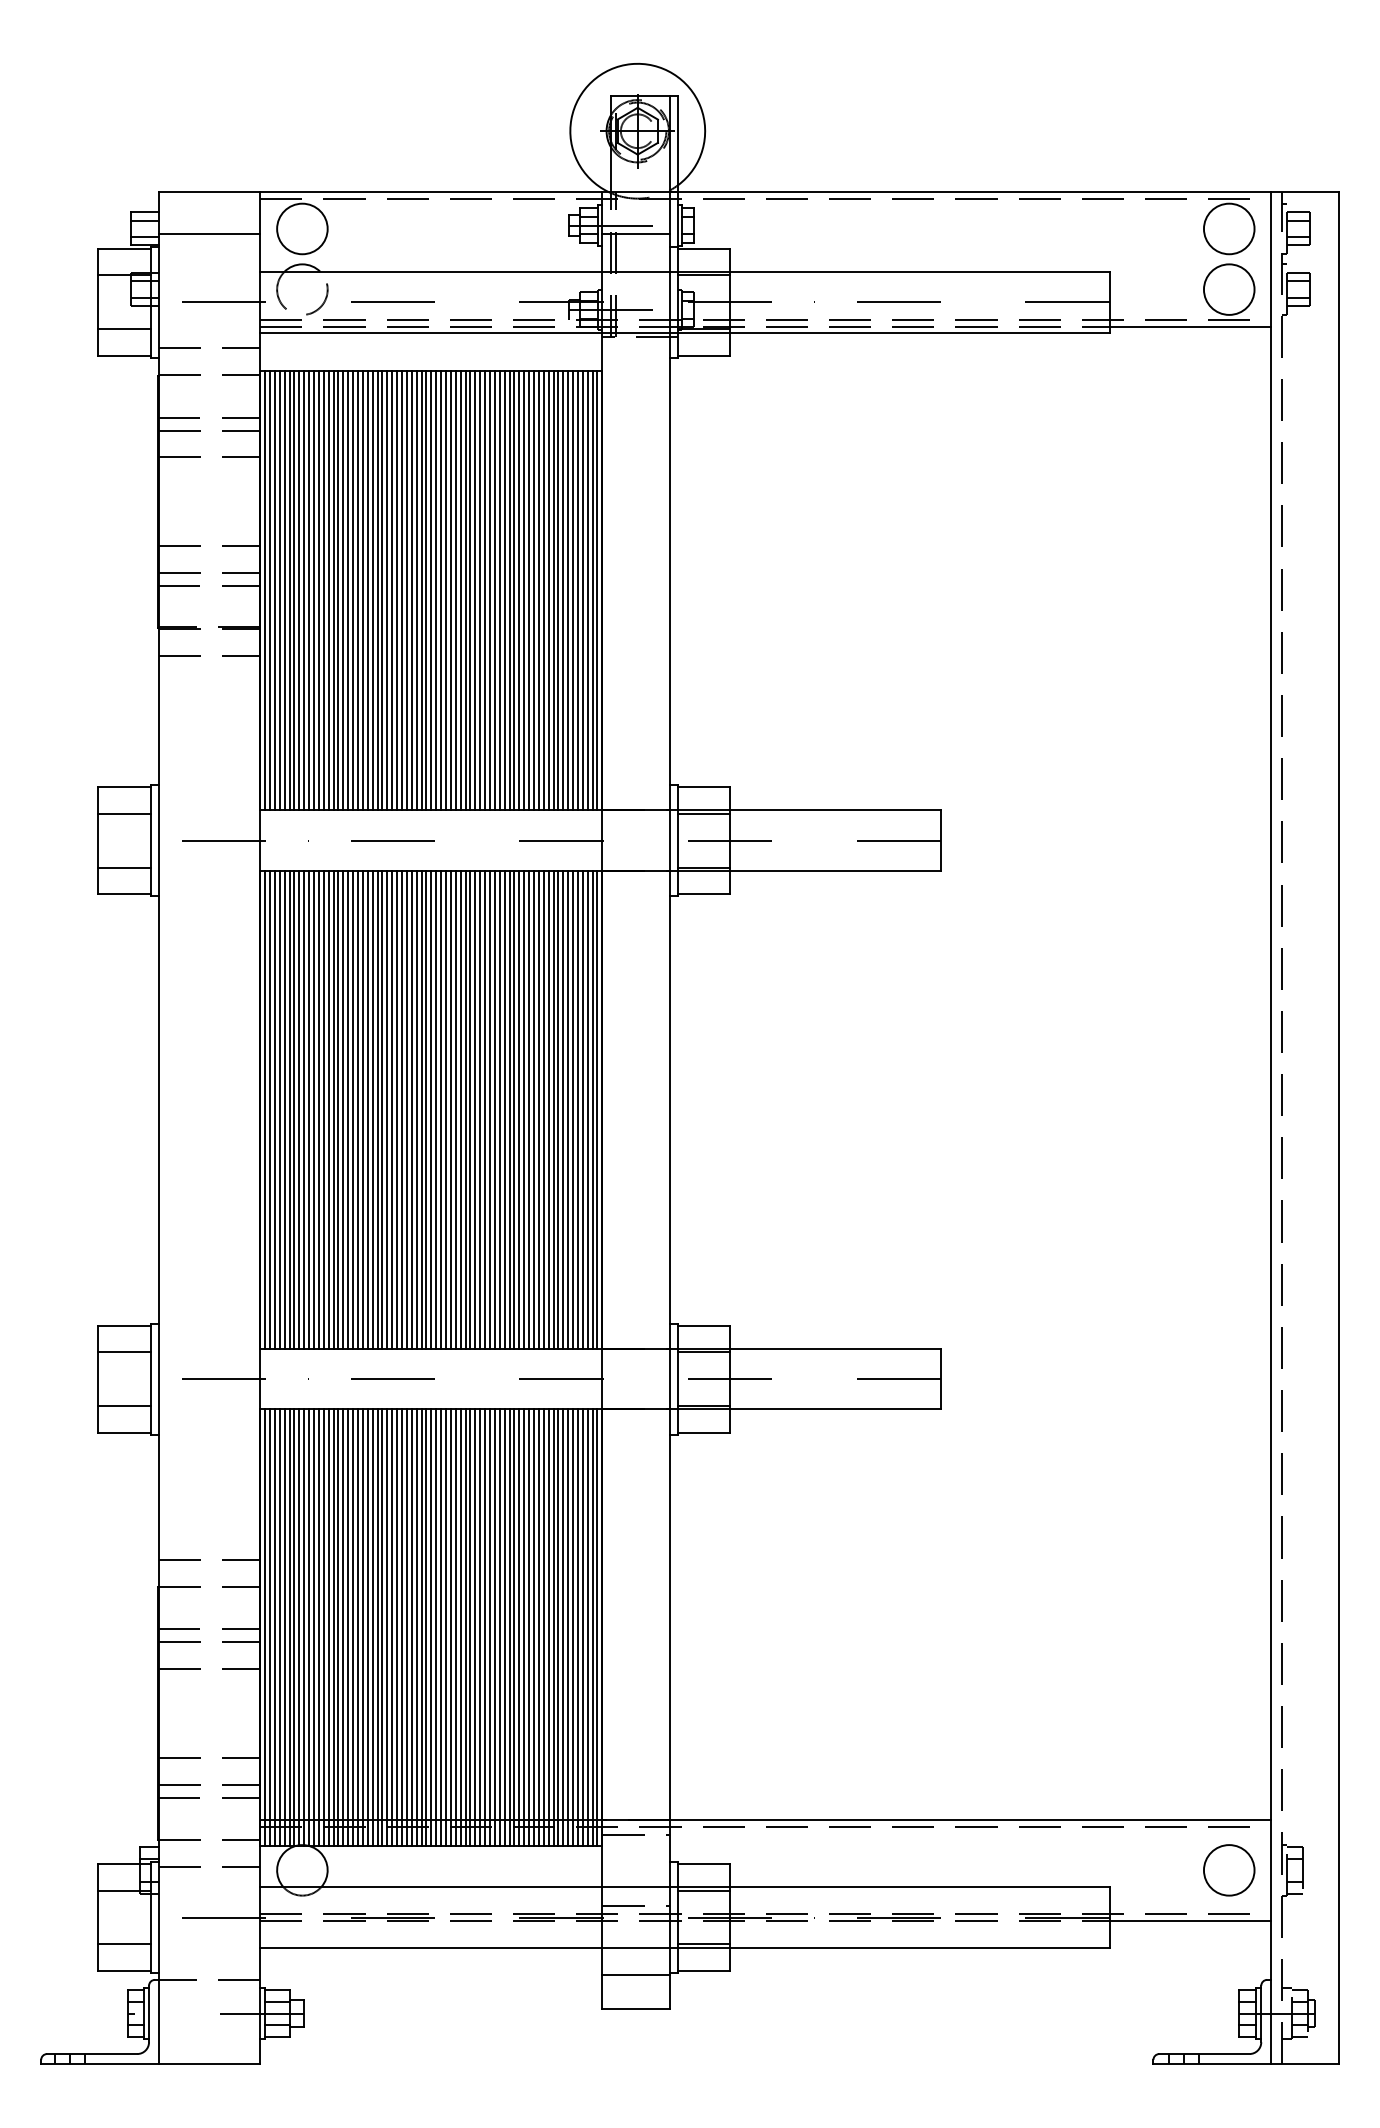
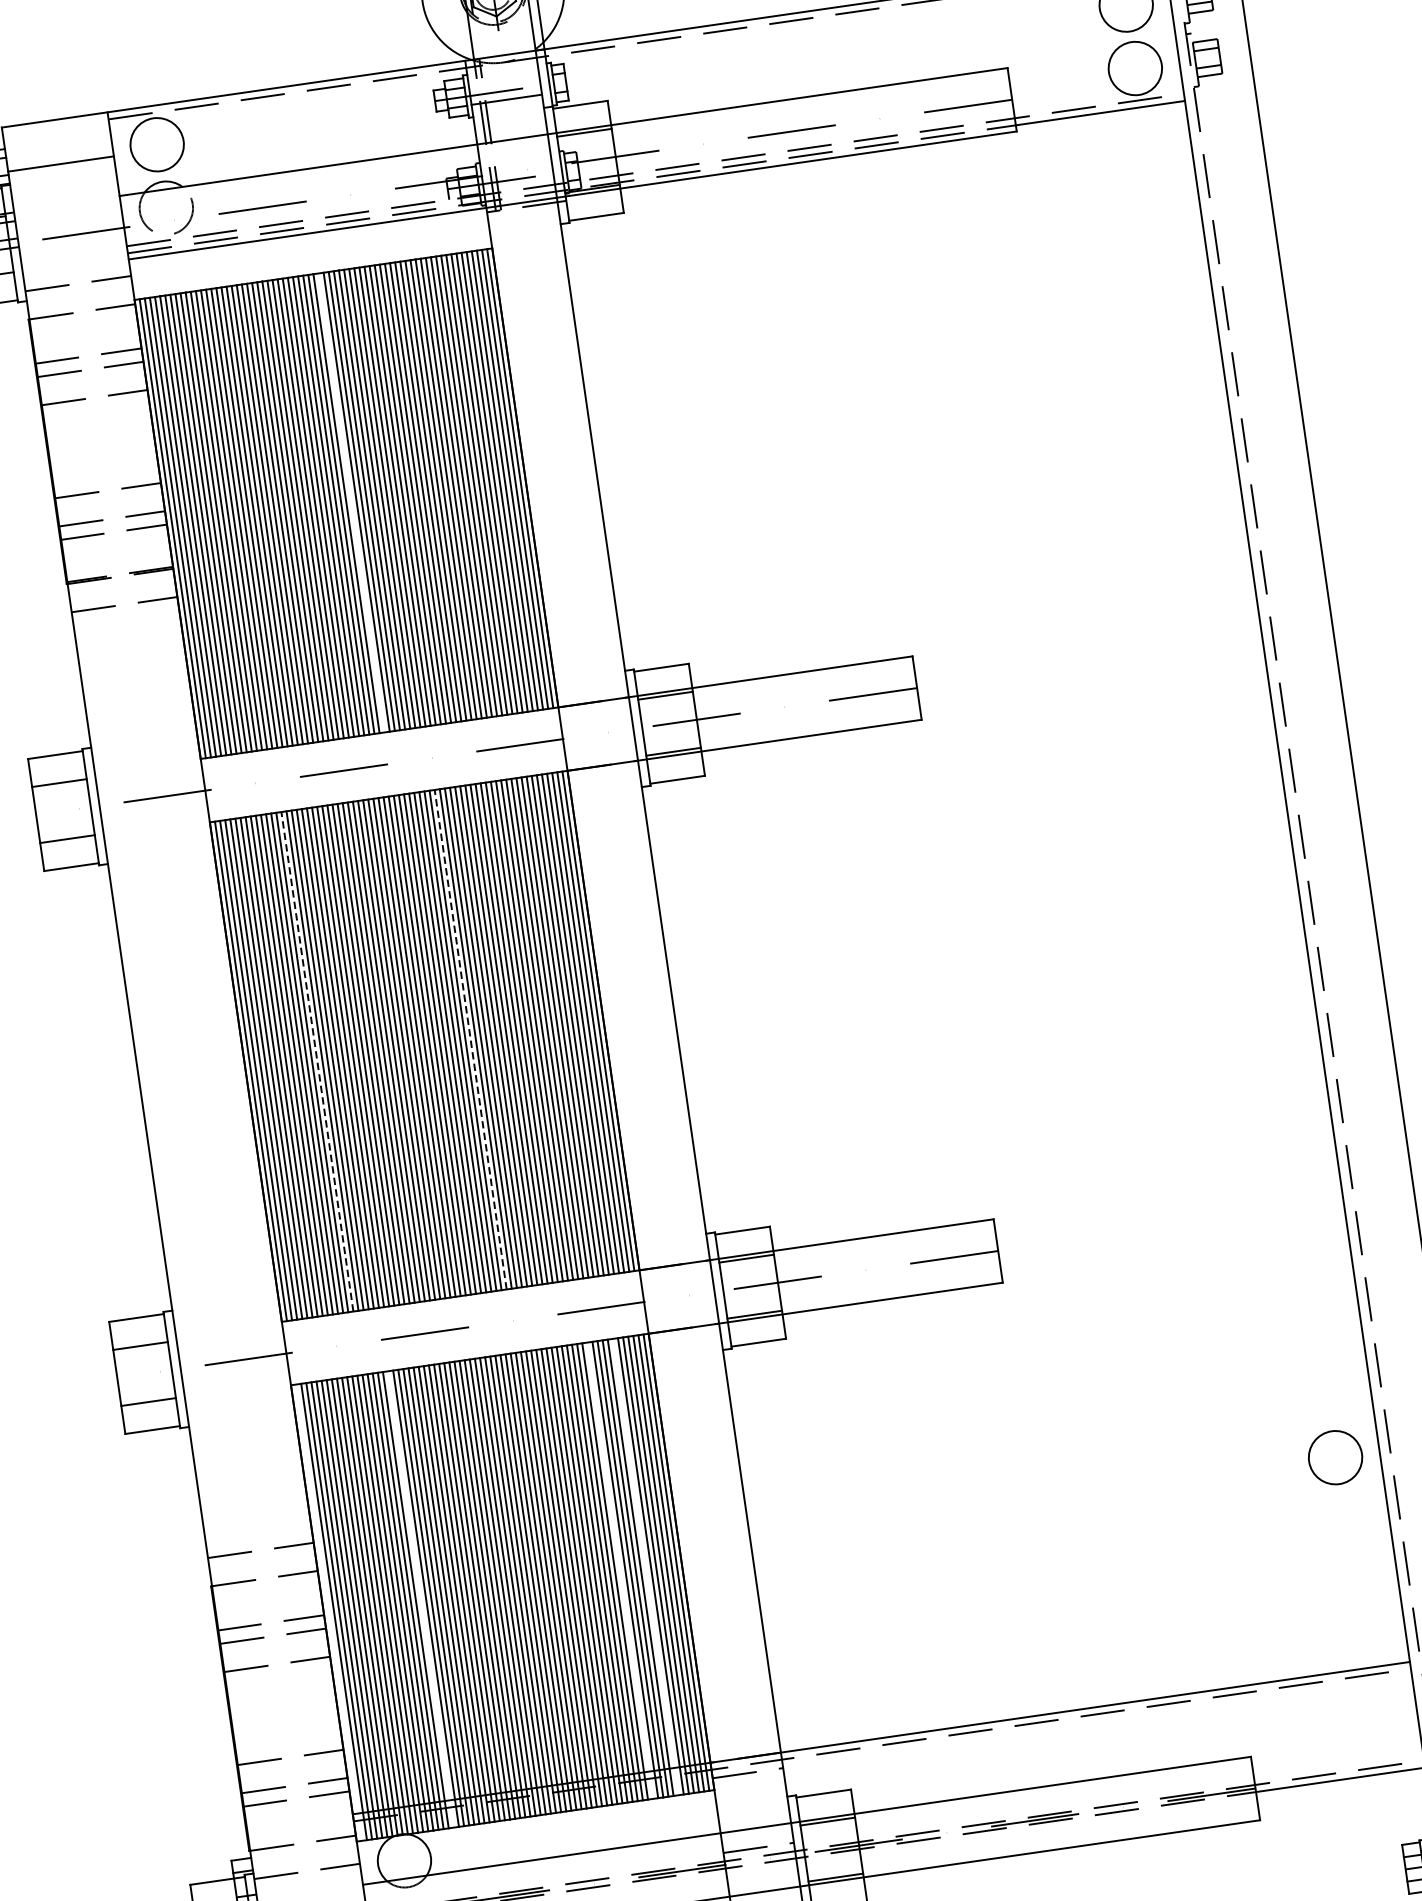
line: (436, 590) -> (351, 502), removed
line: (328, 1109) -> (317, 1061), solid -> dashed
line: (475, 1109) -> (470, 1039), solid -> dashed
line: (265, 1627) -> (329, 1612), removed
line: (353, 1627) -> (421, 1599), removed
line: (543, 1627) -> (619, 1570), removed
line: (568, 1627) -> (646, 1566), removed
circle: (1229, 1870) -> (1335, 1457), moved

